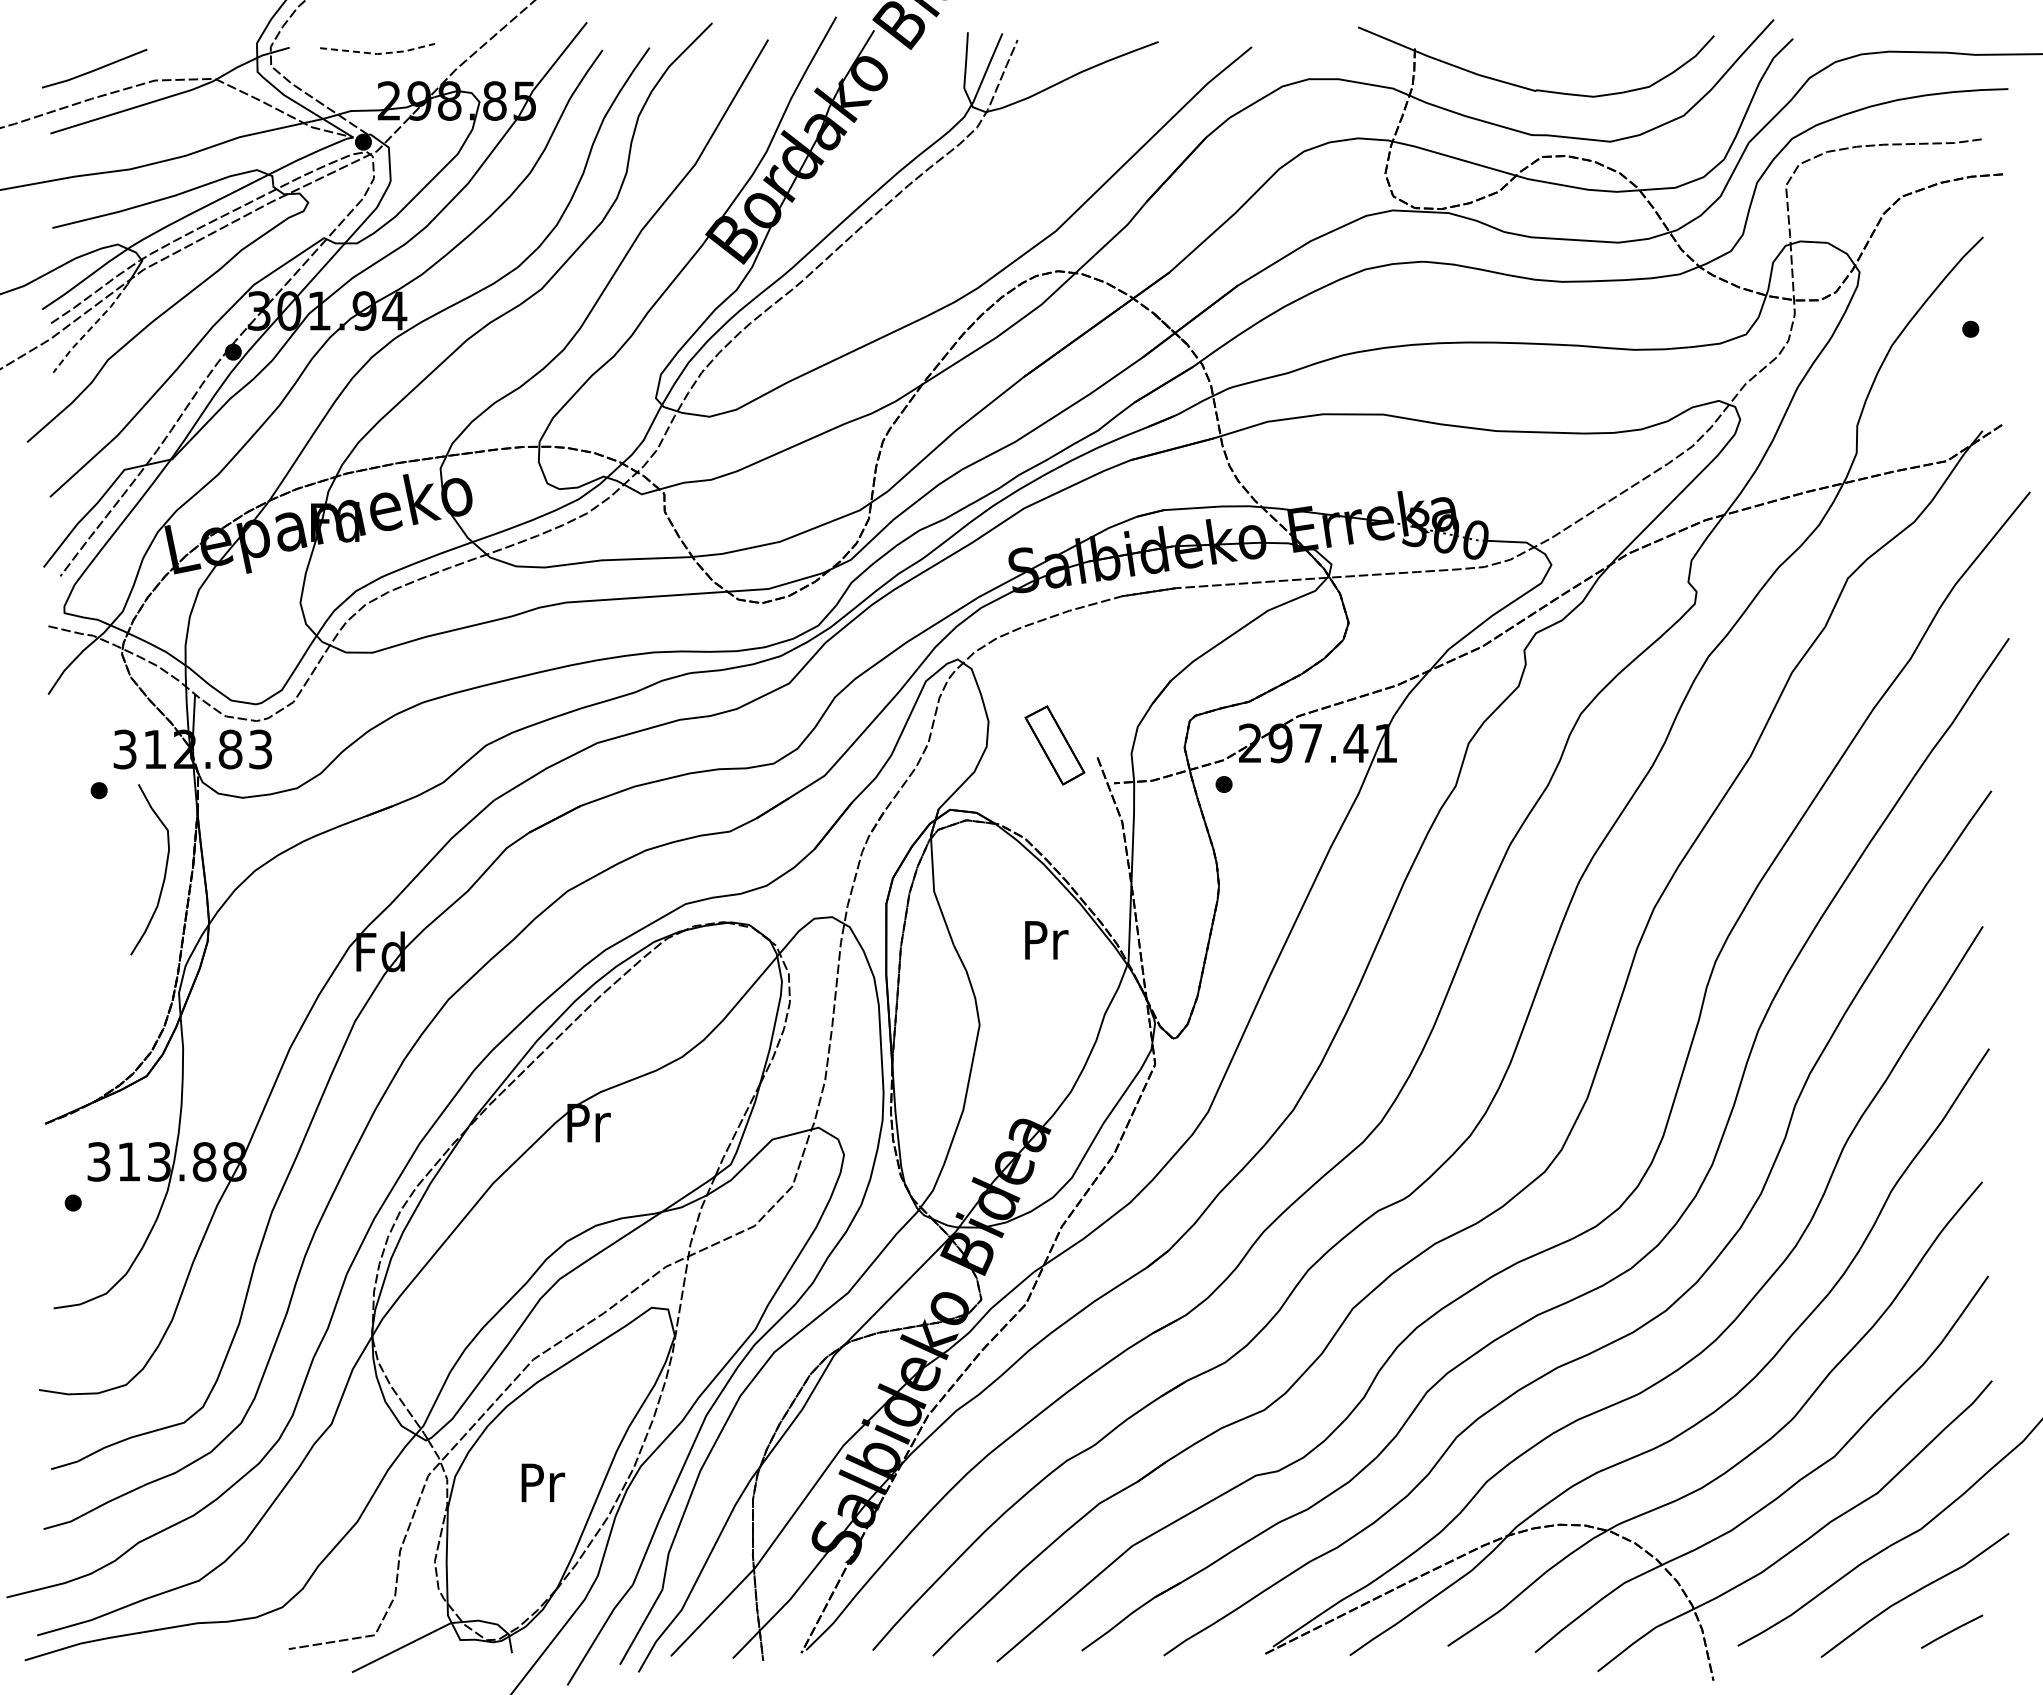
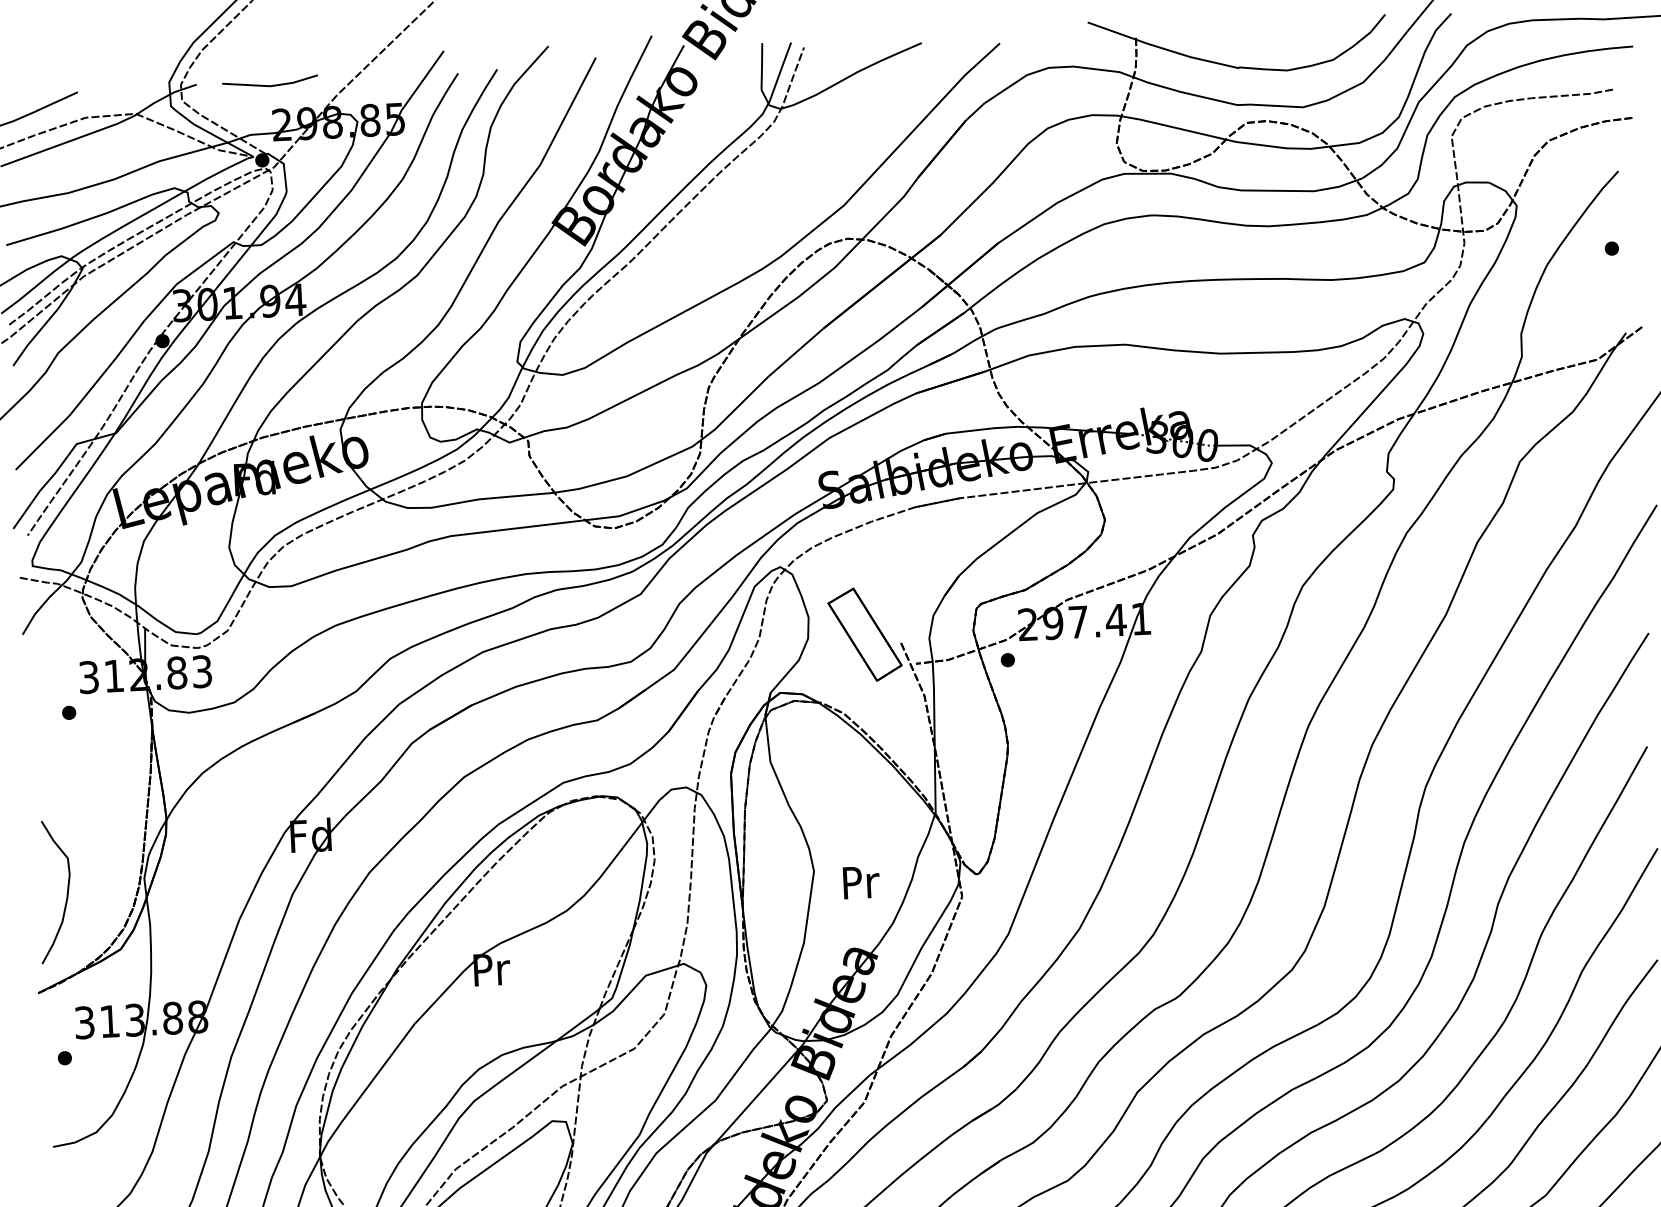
line: (378, 53) -> (271, 85), dashed -> solid
line: (90, 328) -> (42, 327), dashed -> solid
part: (1054, 745) -> (864, 634), size x1.43
curve: (164, 871) -> (66, 892), moved
text: (1046, 940) -> (861, 882), moved

